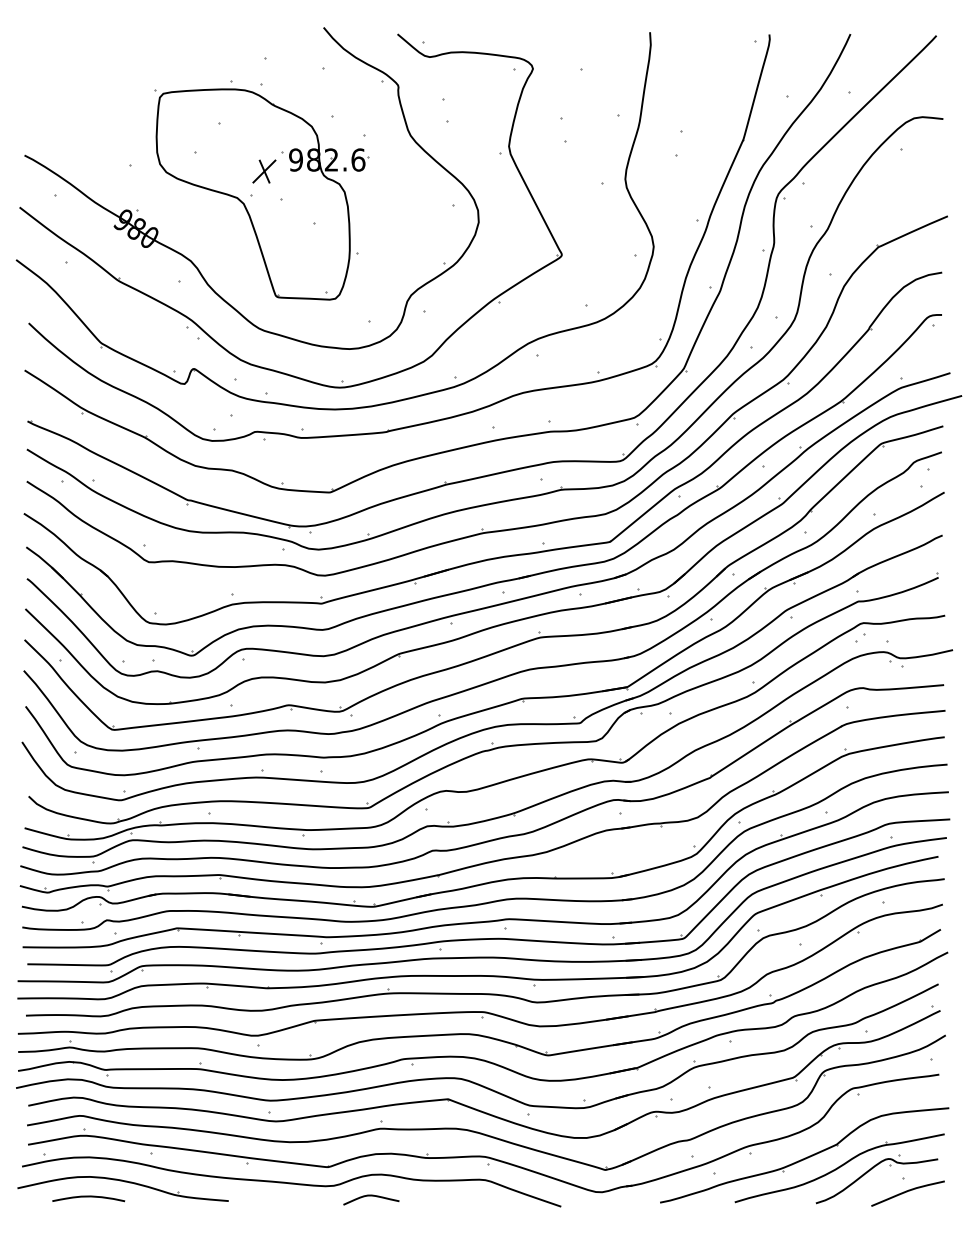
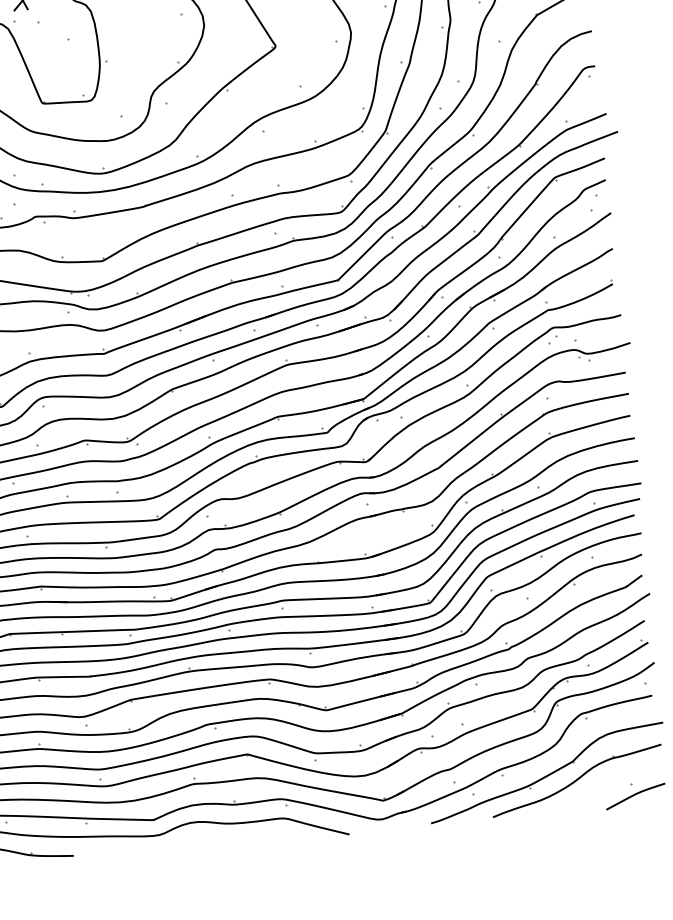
part: (869, 1171) -> (602, 781), removed
curve: (371, 1196) -> (191, 840), removed

